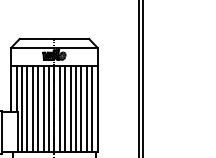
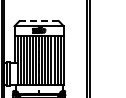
line: (55, 39) -> (39, 21), solid -> dashed

